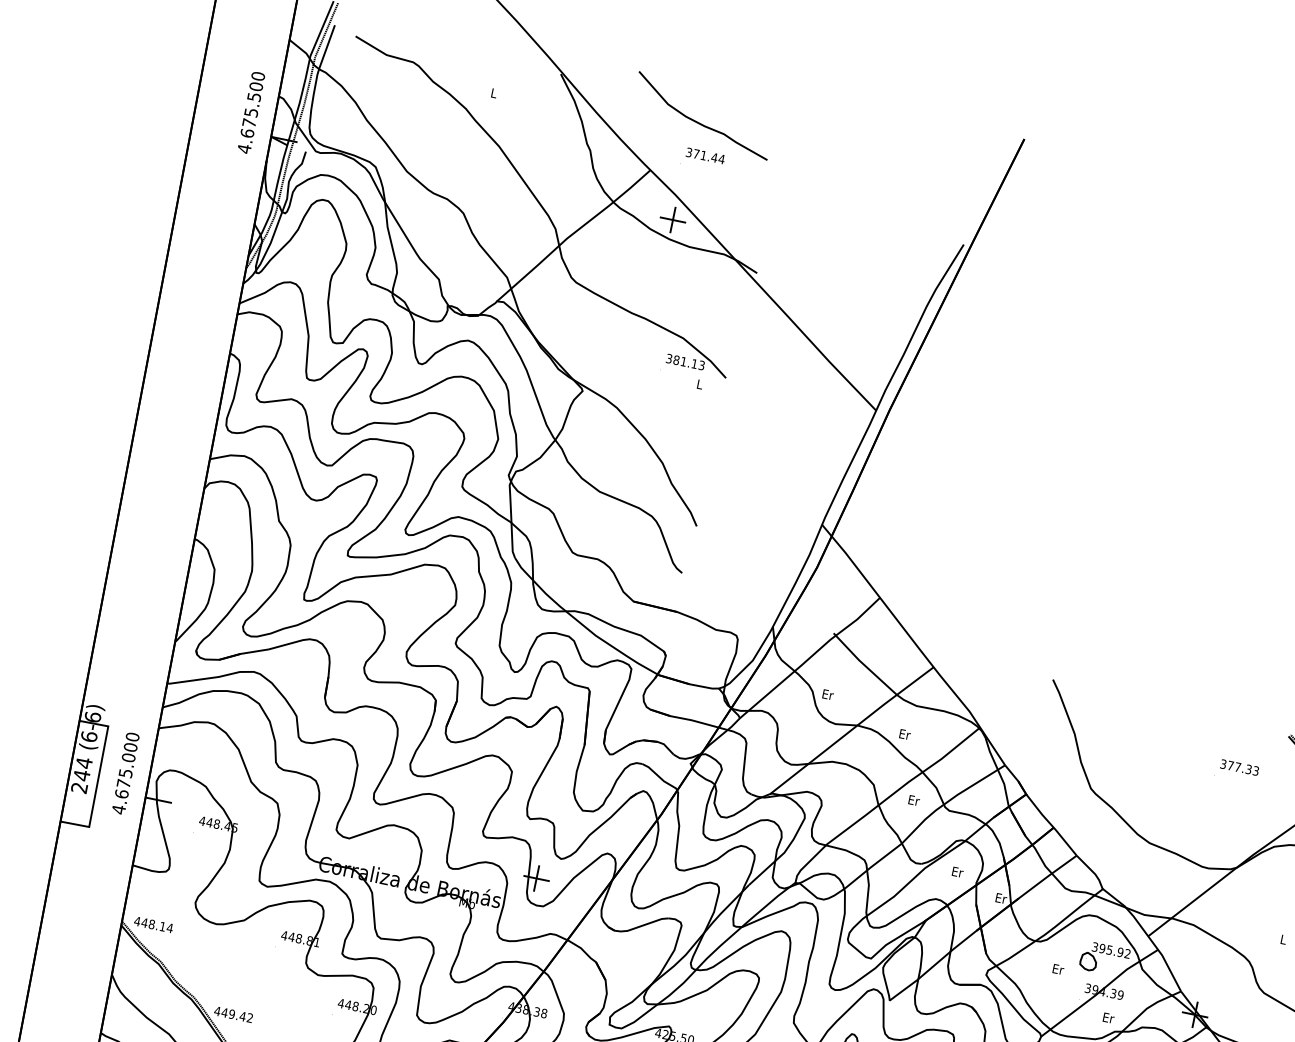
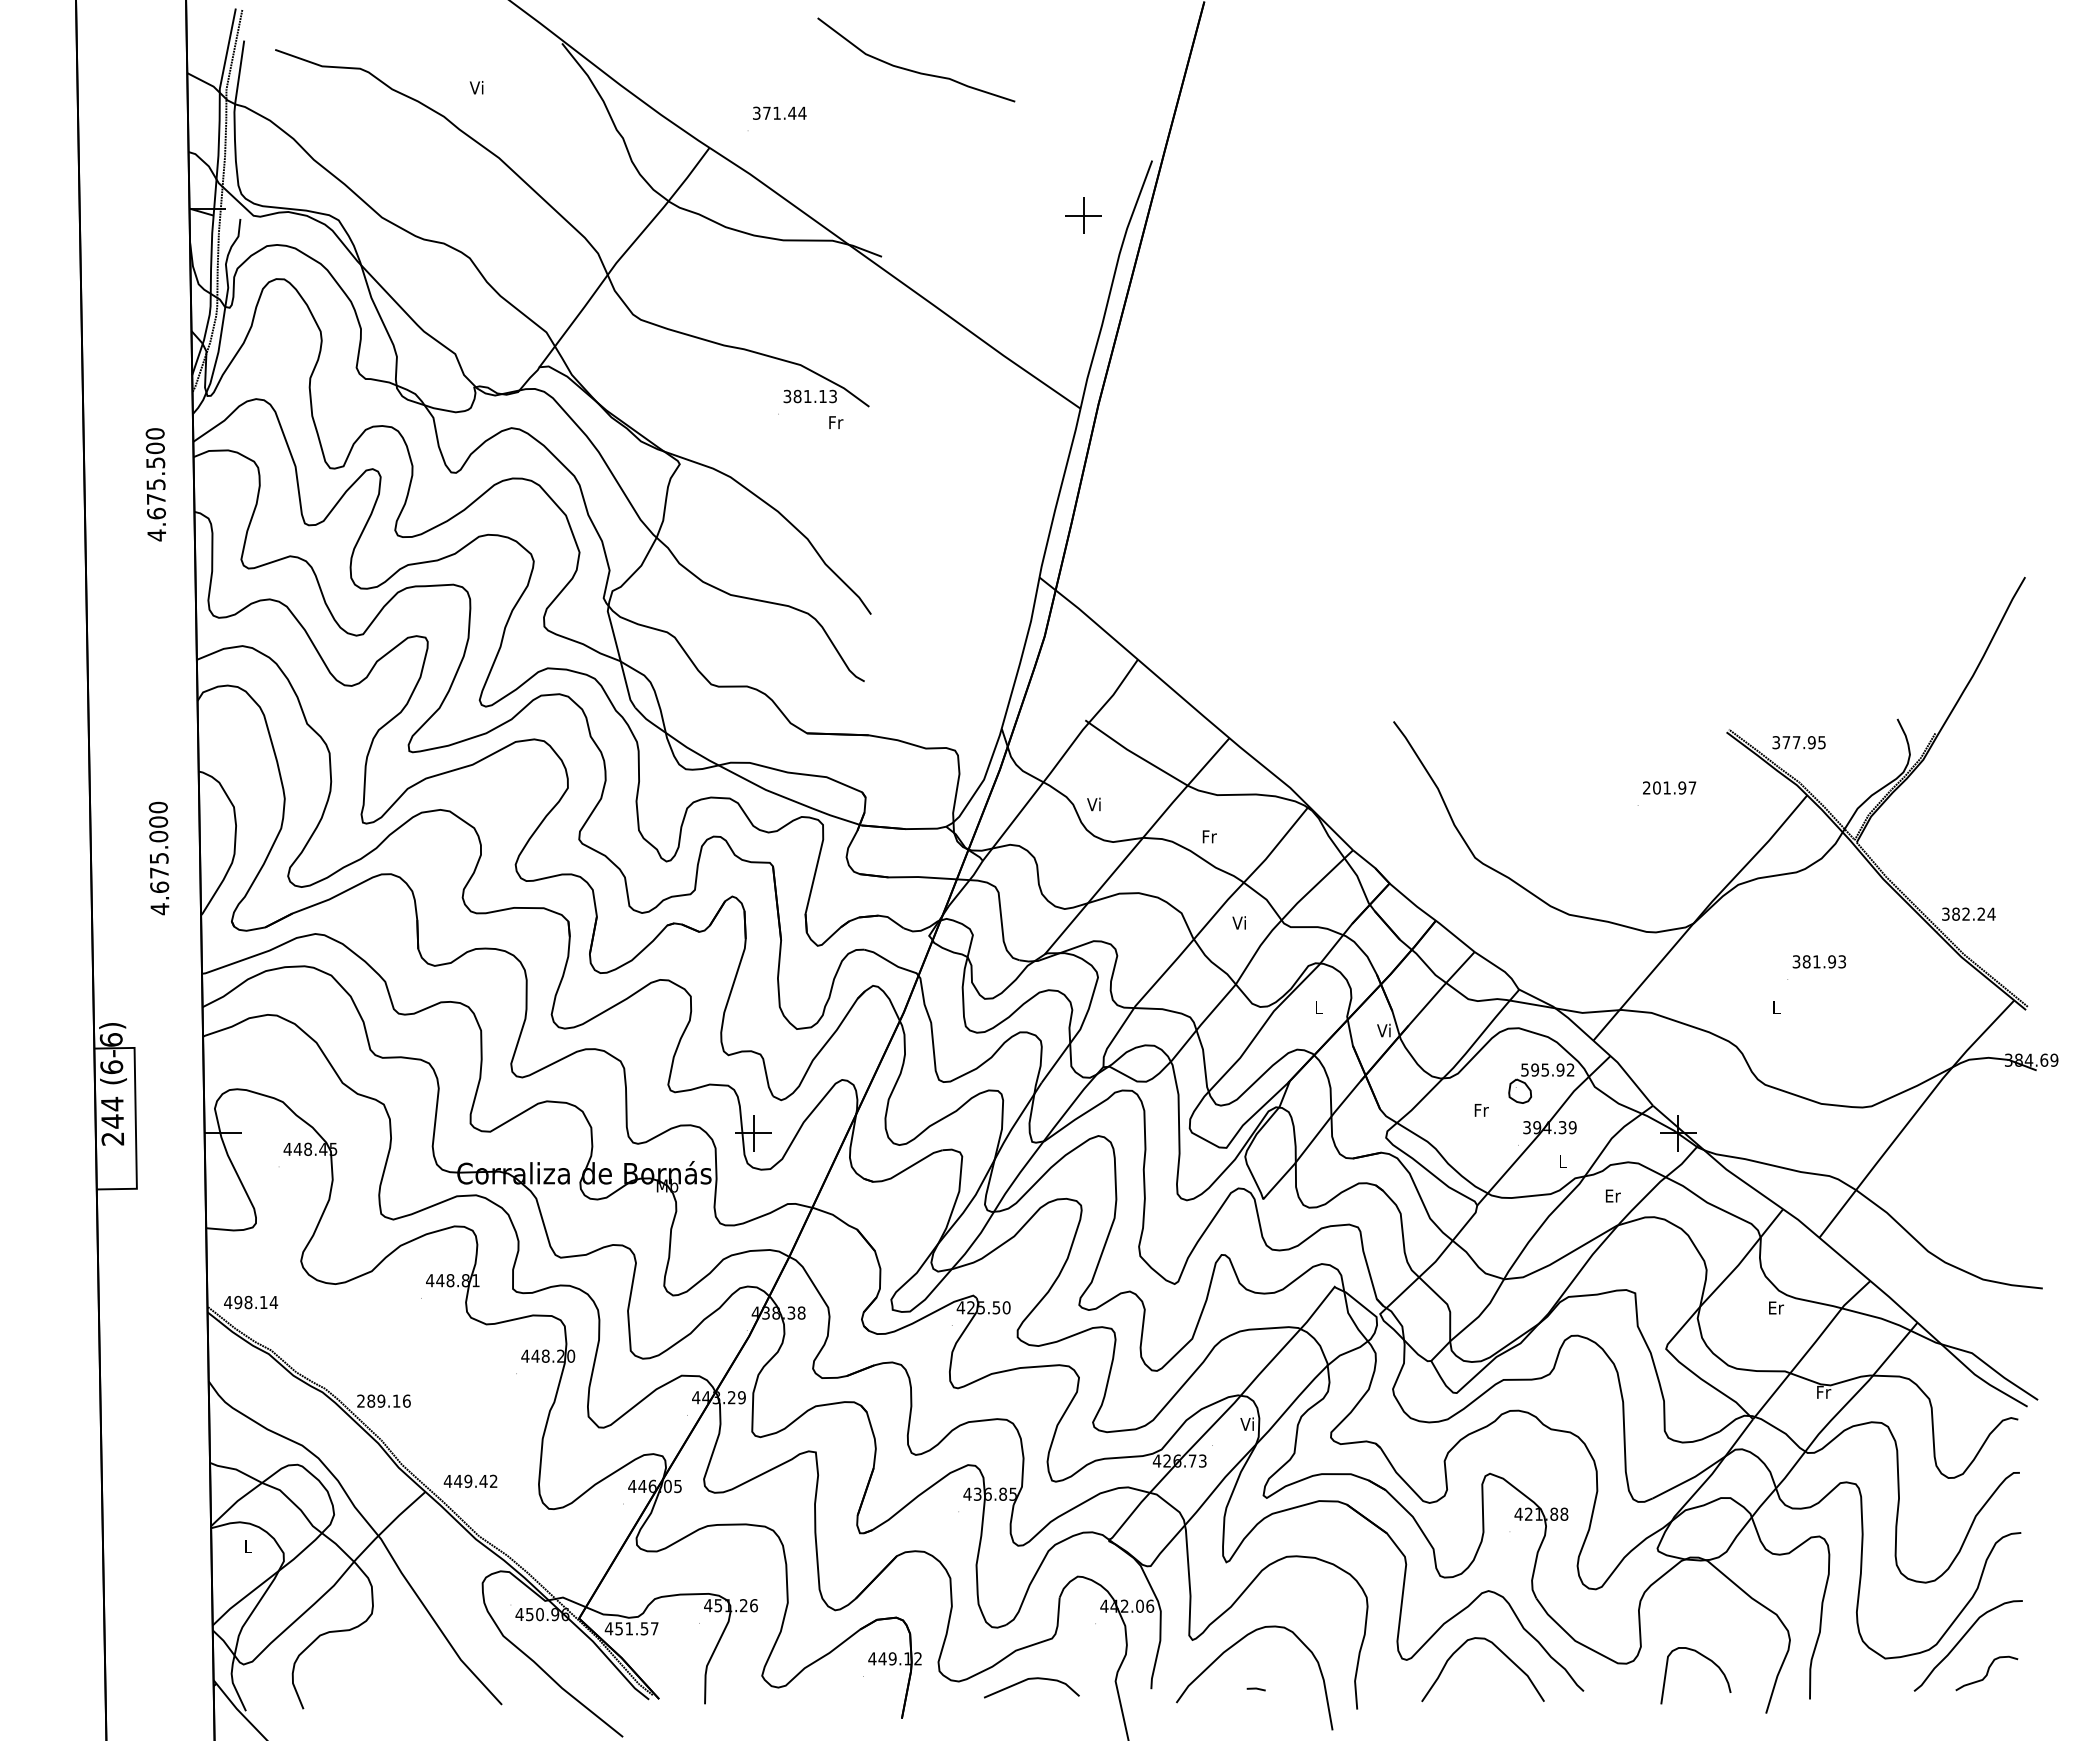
text: (493, 92) -> (476, 87), L -> Vi
text: (250, 112) -> (155, 484), moved
curve: (698, 121) -> (911, 69), moved
part: (672, 219) -> (1083, 215), moved
text: (700, 384) -> (836, 422), L -> Fr
text: (827, 694) -> (1094, 804), Er -> Vi
text: (904, 734) -> (1209, 836), Er -> Fr
text: (1239, 767) -> (1669, 787), 377.33 -> 201.97
text: (125, 773) -> (158, 858), moved
text: (914, 800) -> (1240, 922), Er -> Vi
text: (957, 872) -> (1318, 1007), Er -> L
text: (1000, 898) -> (1384, 1030), Er -> Vi
text: (144, 922) -> (238, 1302), 448.14 -> 498.14
text: (1094, 946) -> (1524, 1069), 395.92 -> 595.92
text: (1058, 969) -> (1481, 1110), Er -> Fr
text: (233, 1014) -> (383, 1400), 449.42 -> 289.16
text: (1108, 1017) -> (1562, 1161), Er -> L

